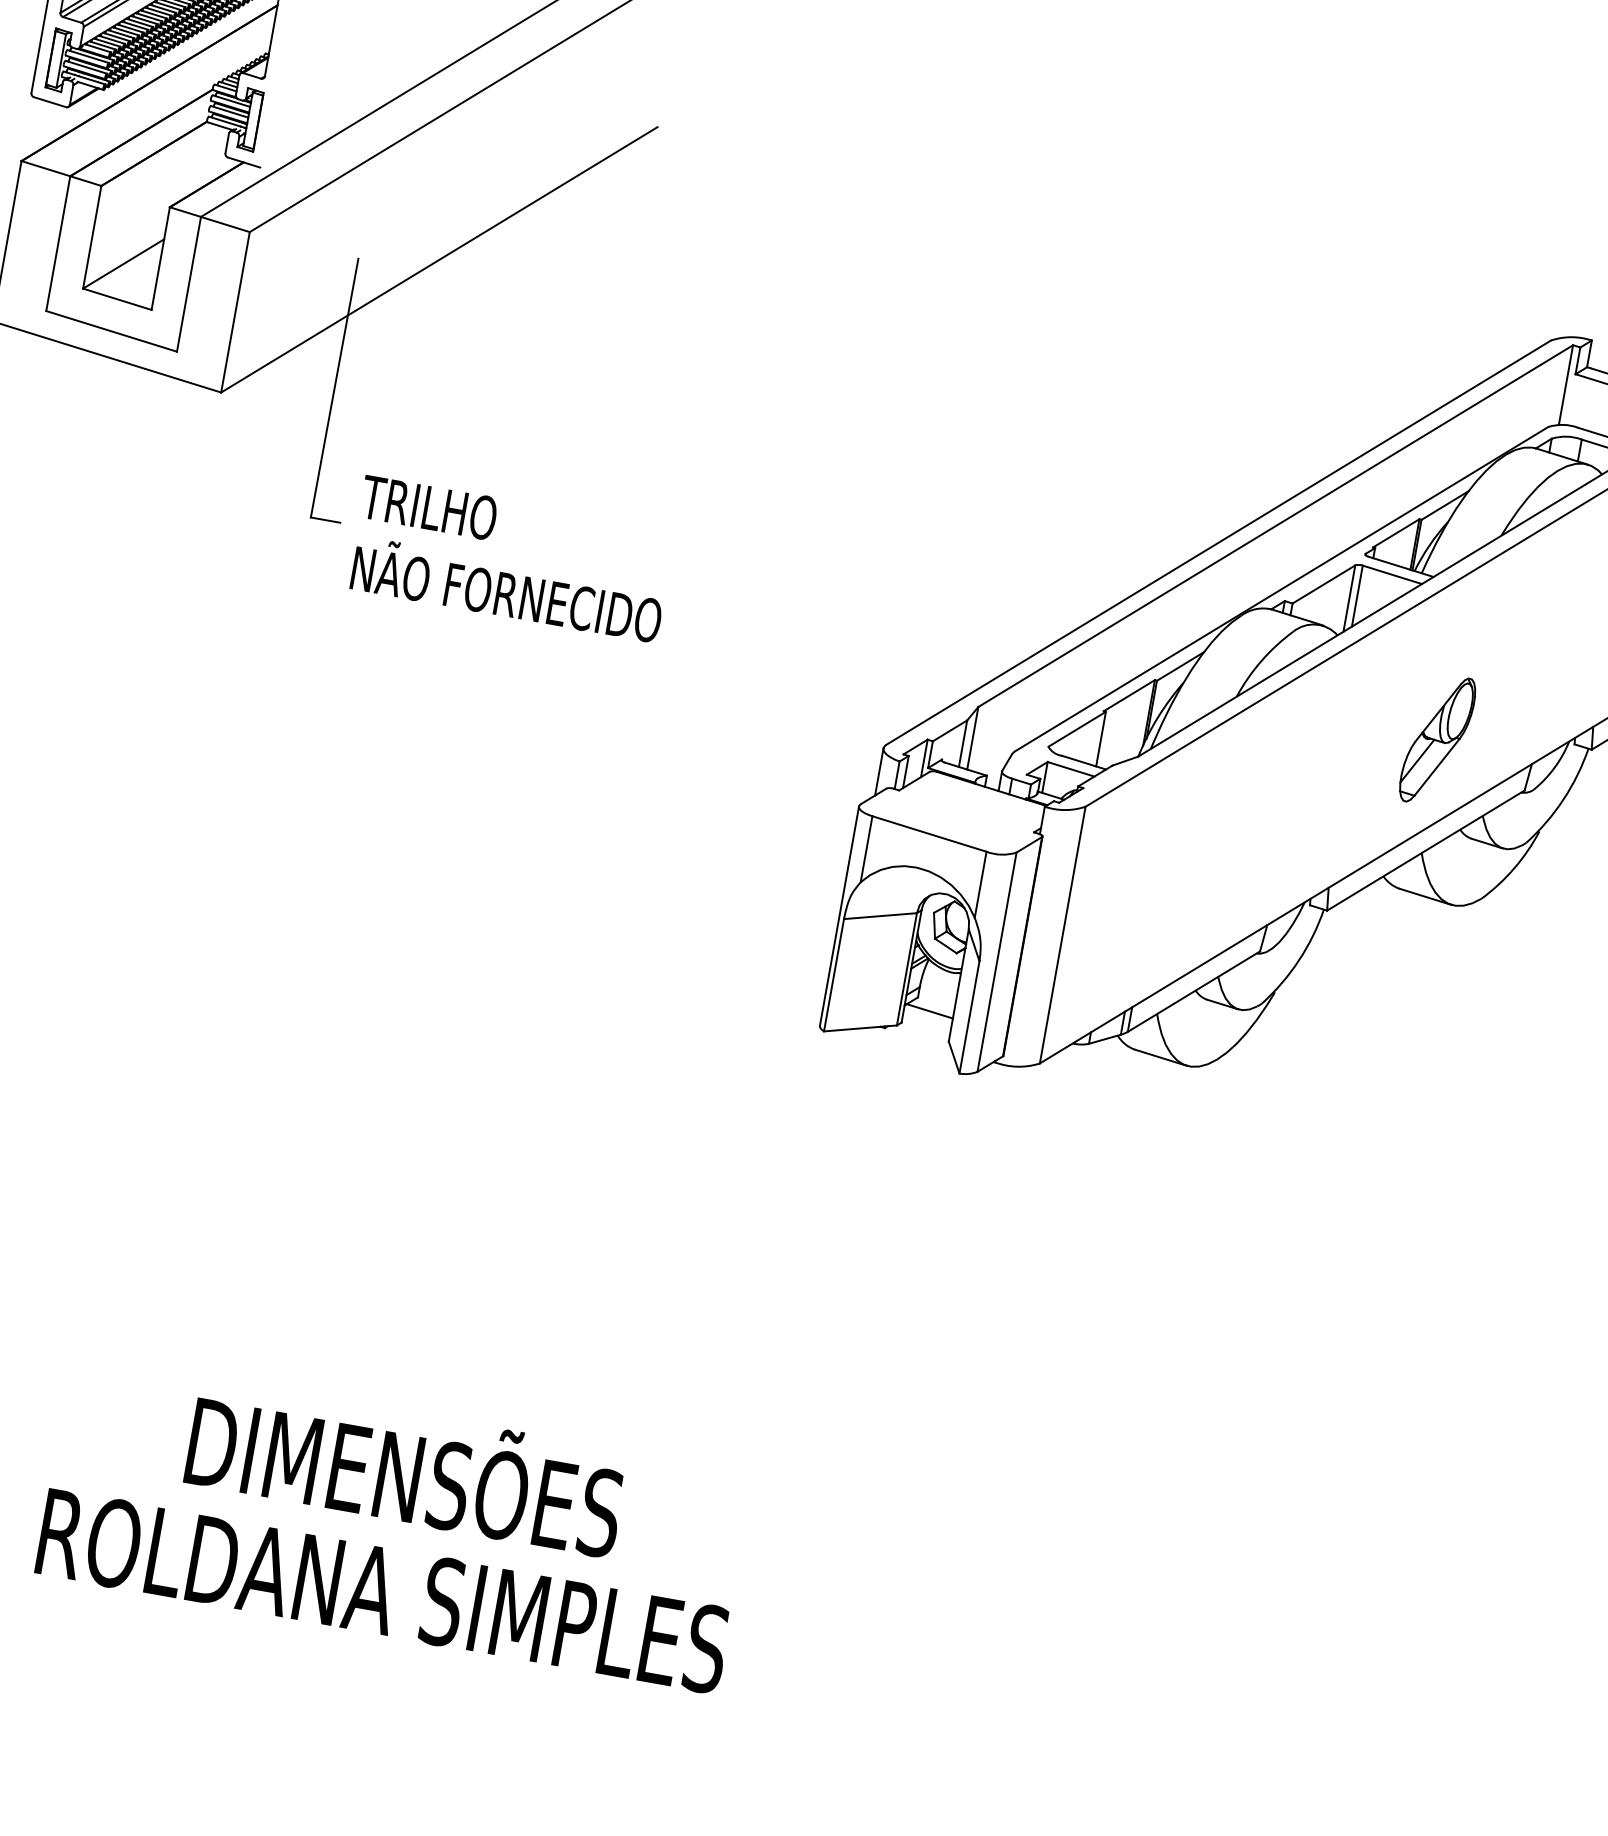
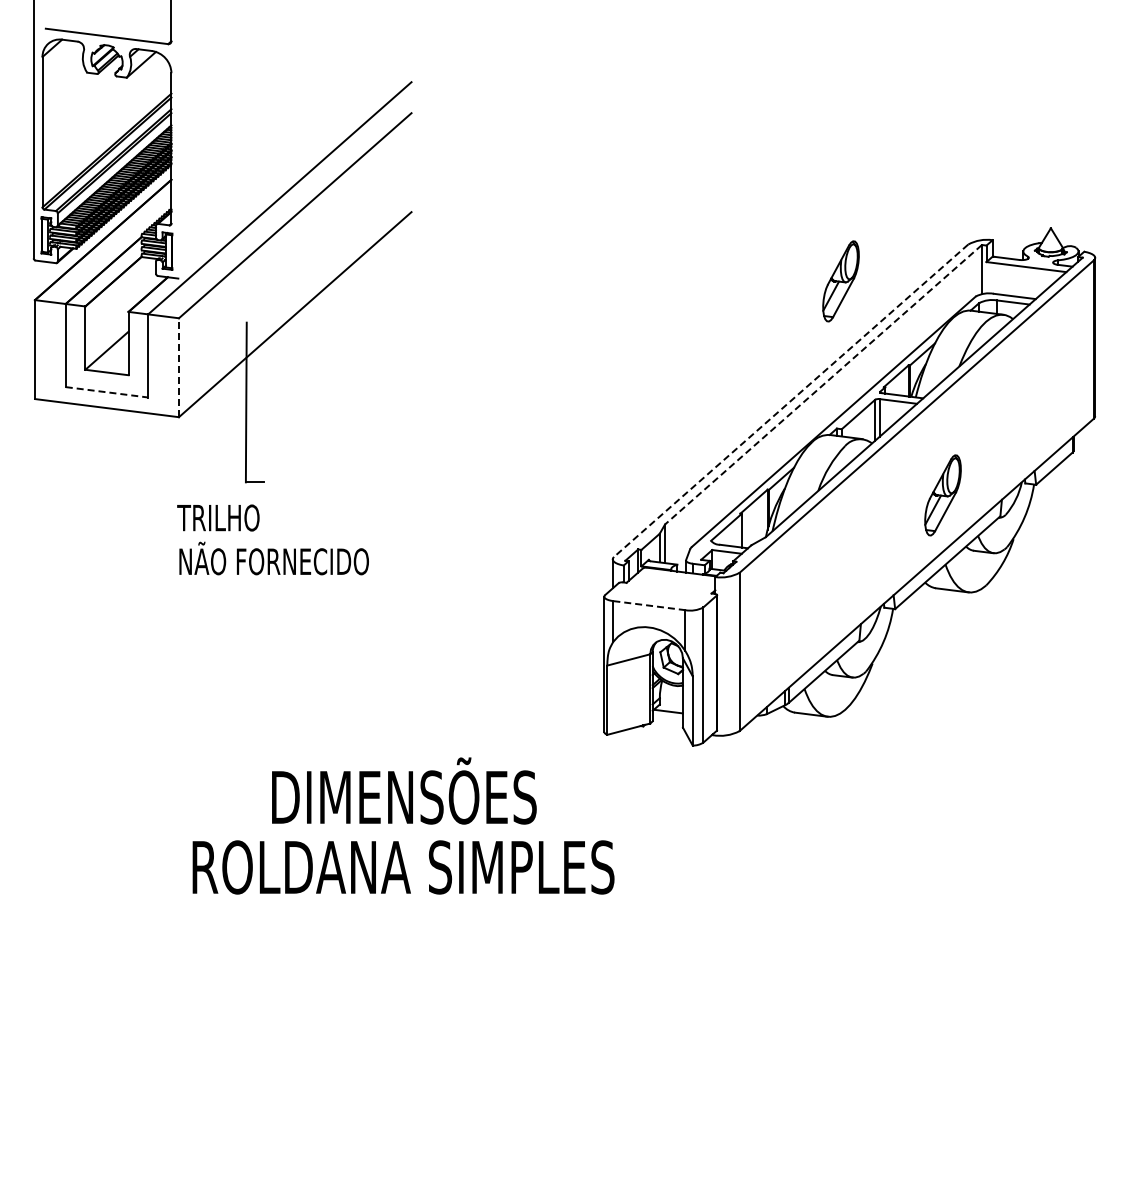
line: (234, 311) -> (178, 367), solid -> dashed
line: (112, 331) -> (107, 392), solid -> dashed
part: (1333, 363) -> (840, 281), added
line: (1275, 527) -> (823, 385), solid -> dashed
line: (1217, 543) -> (790, 401), solid -> dashed
text: (510, 558) -> (272, 539), moved
line: (929, 833) -> (649, 605), solid -> dashed
text: (395, 1523) -> (403, 825), moved

